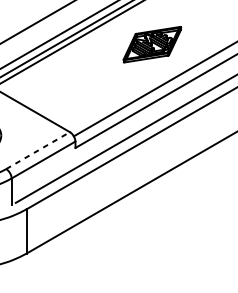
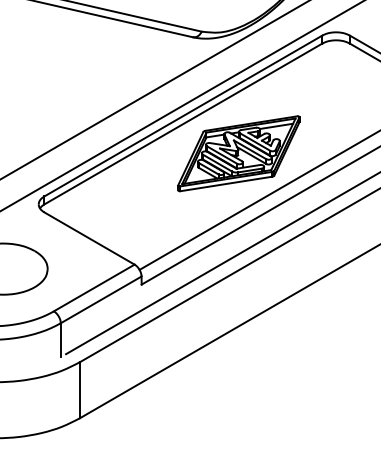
part: (151, 44) -> (238, 153), size x1.67
line: (38, 150) -> (94, 287), dashed -> solid

